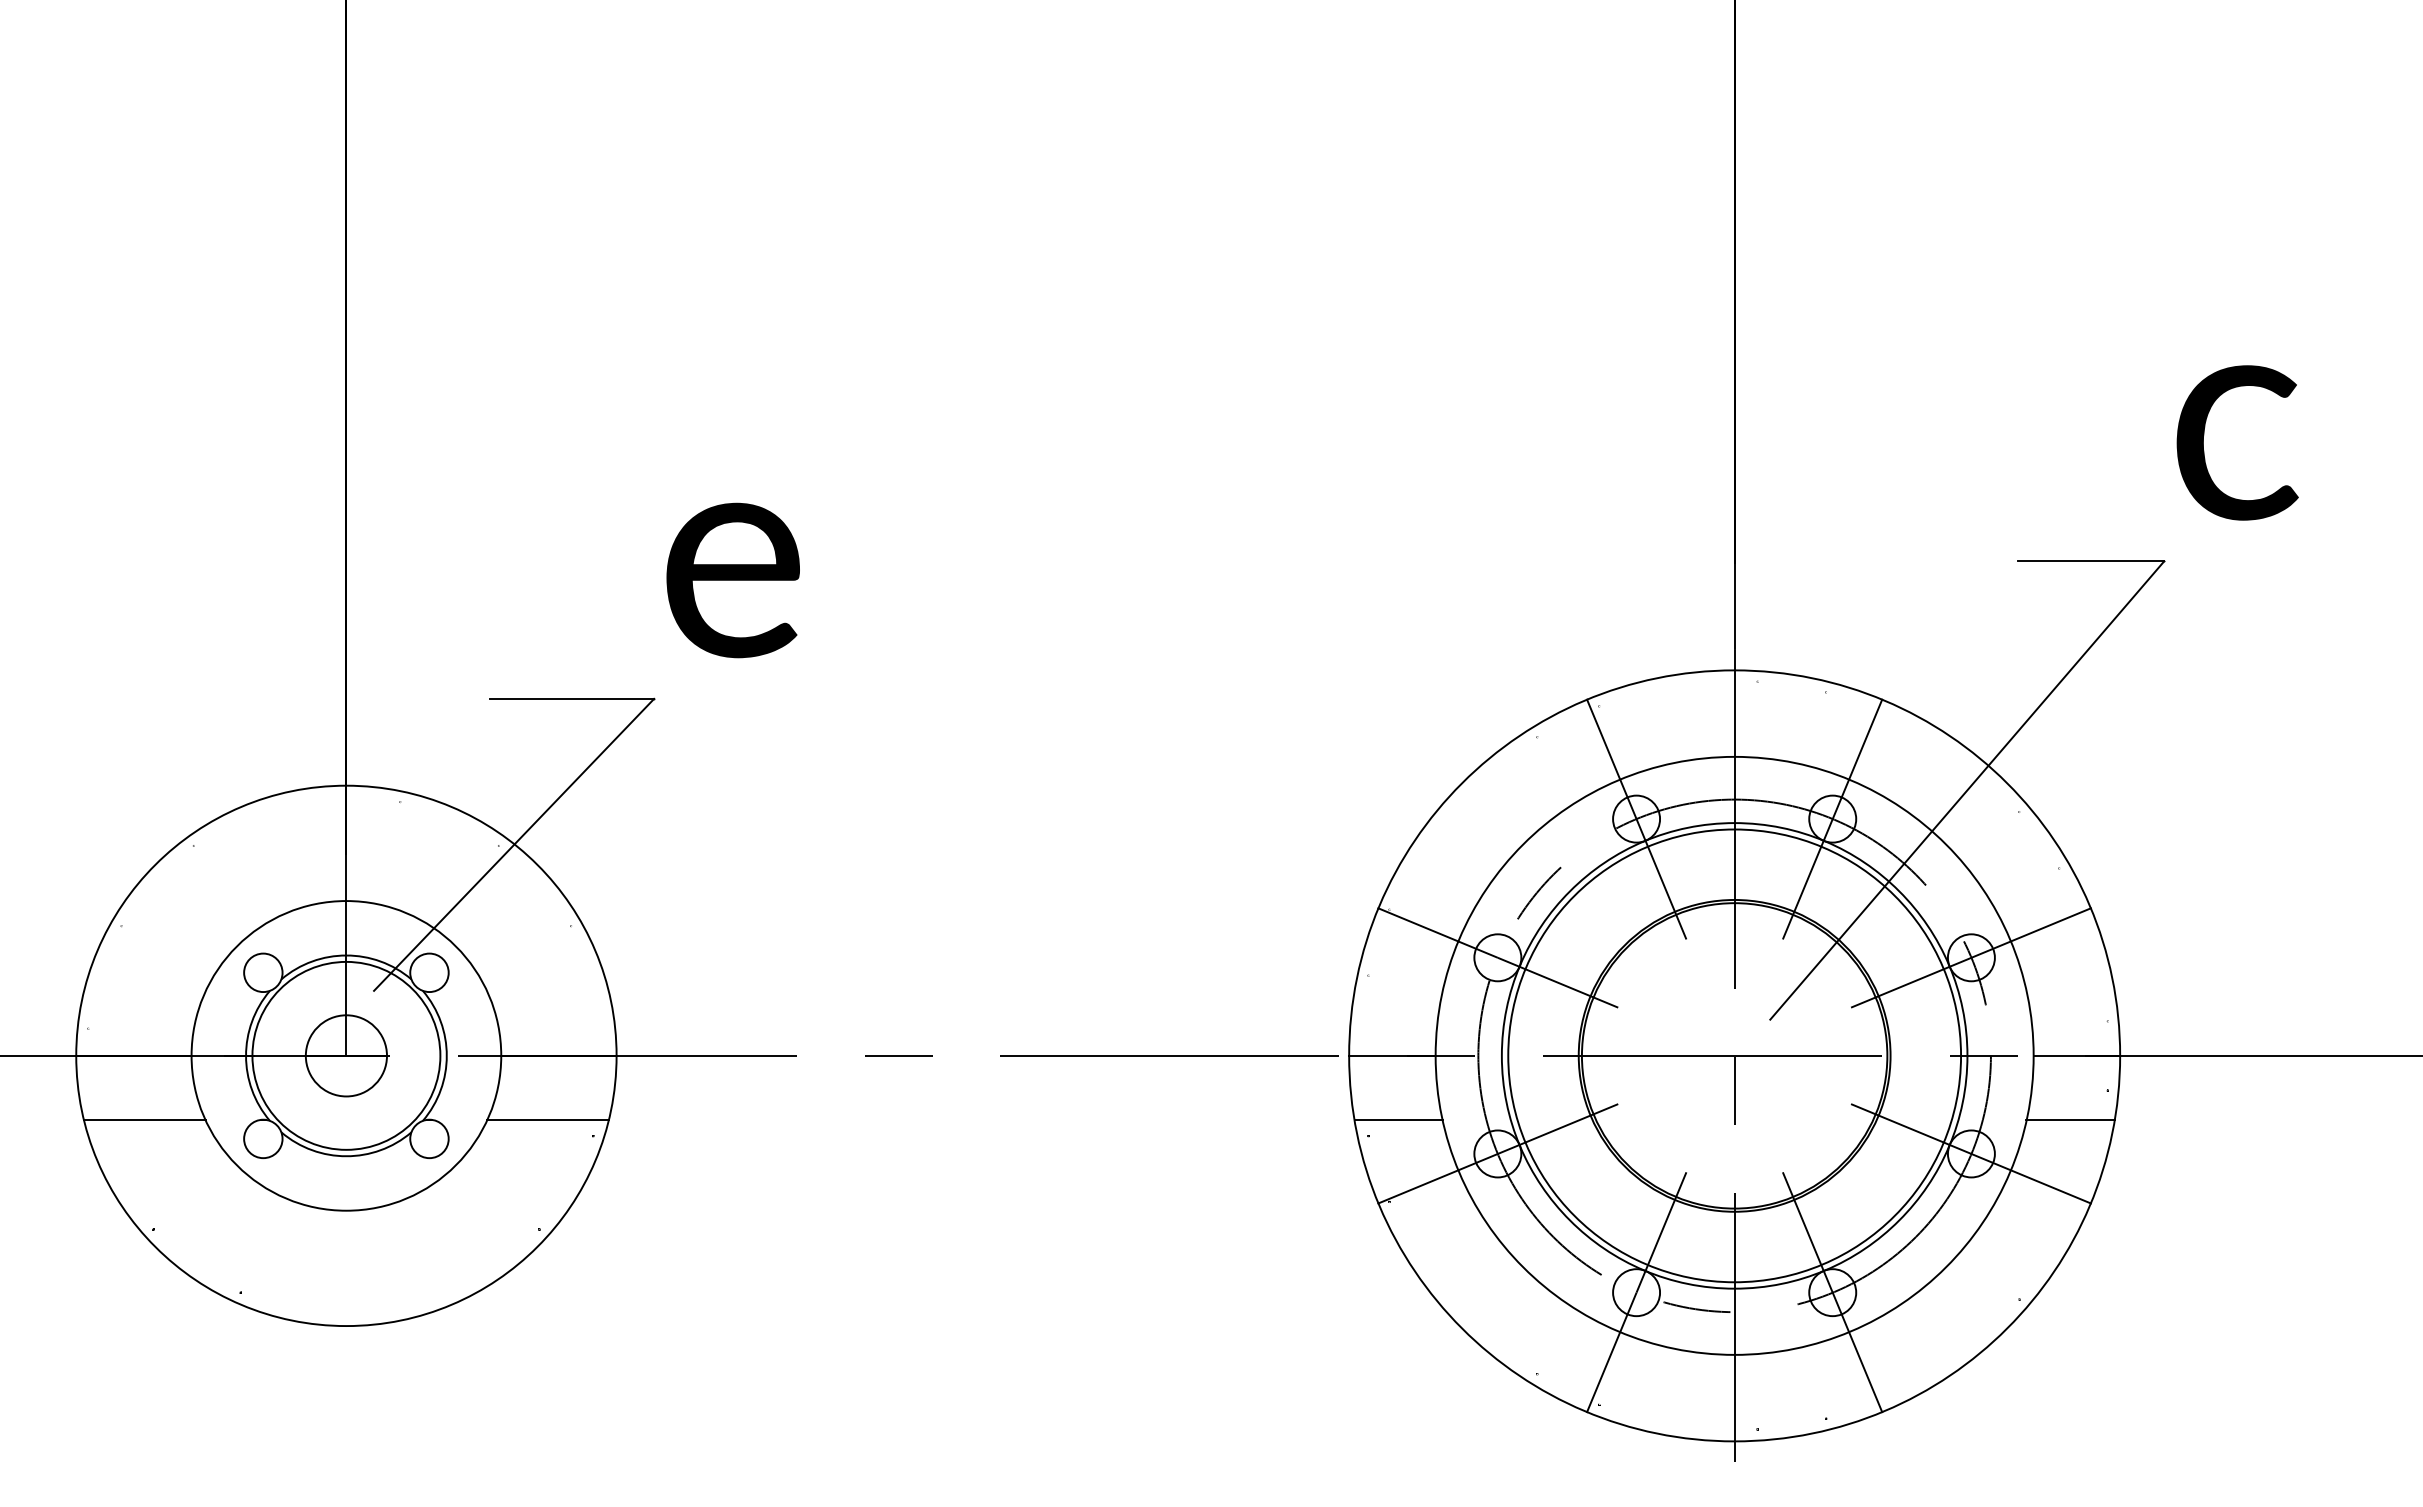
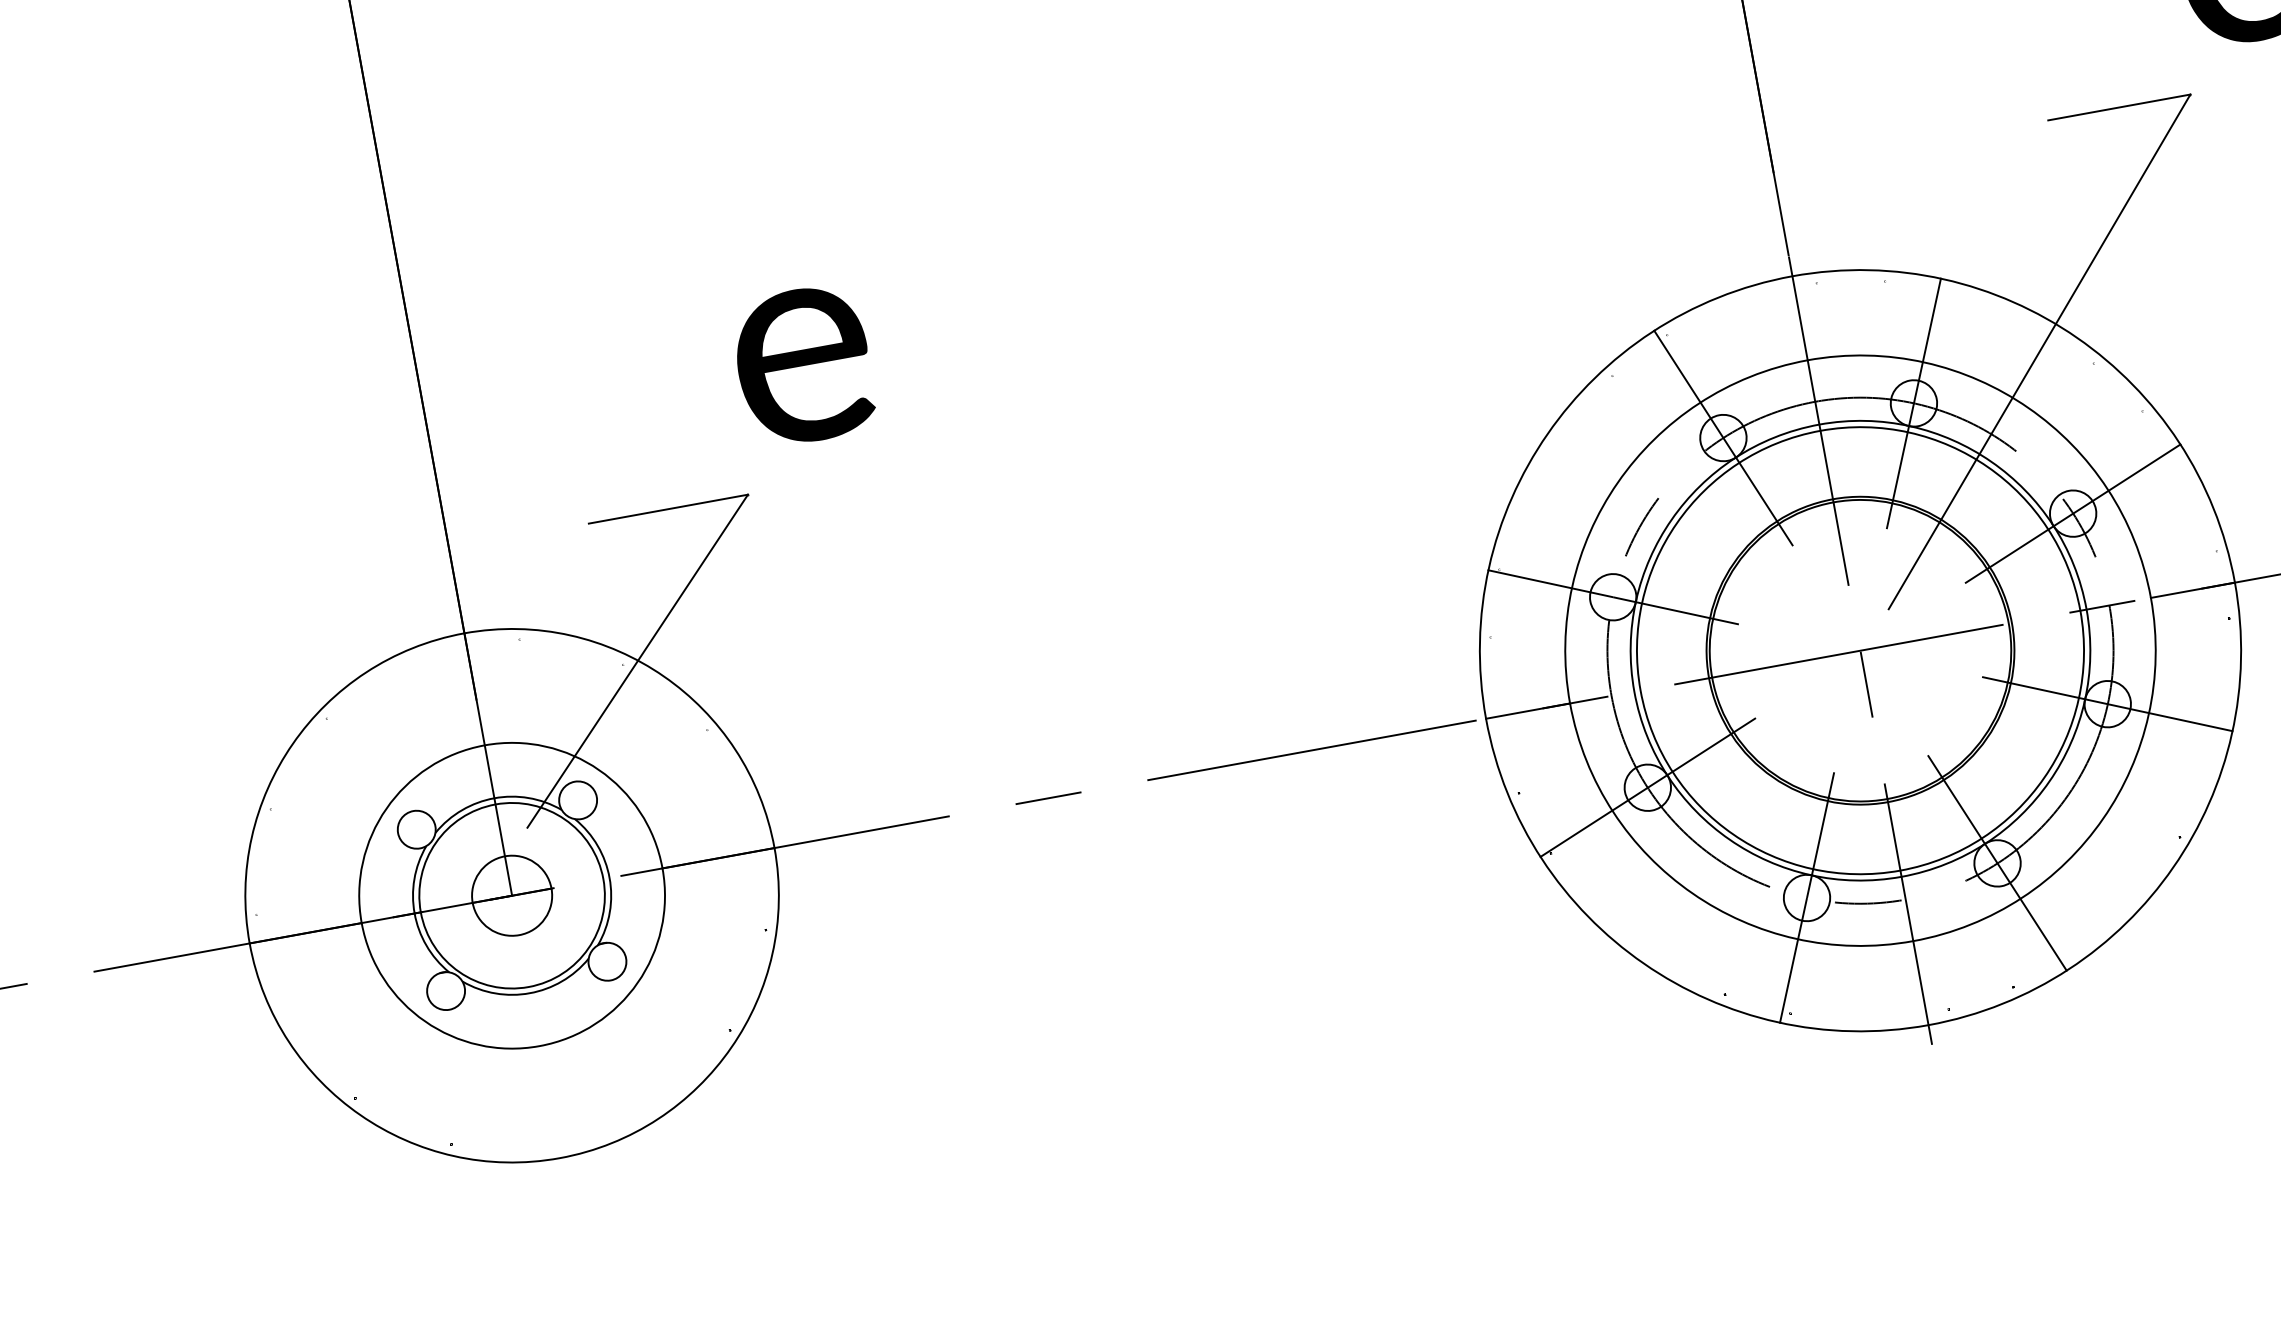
line: (144, 1119) -> (327, 993), removed
line: (547, 1119) -> (718, 922), removed
line: (1398, 1119) -> (1545, 771), removed
line: (2070, 1119) -> (2197, 653), removed

